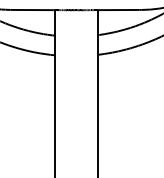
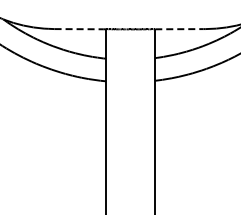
line: (32, 10) -> (79, 29), solid -> dashed
line: (118, 10) -> (179, 29), solid -> dashed

